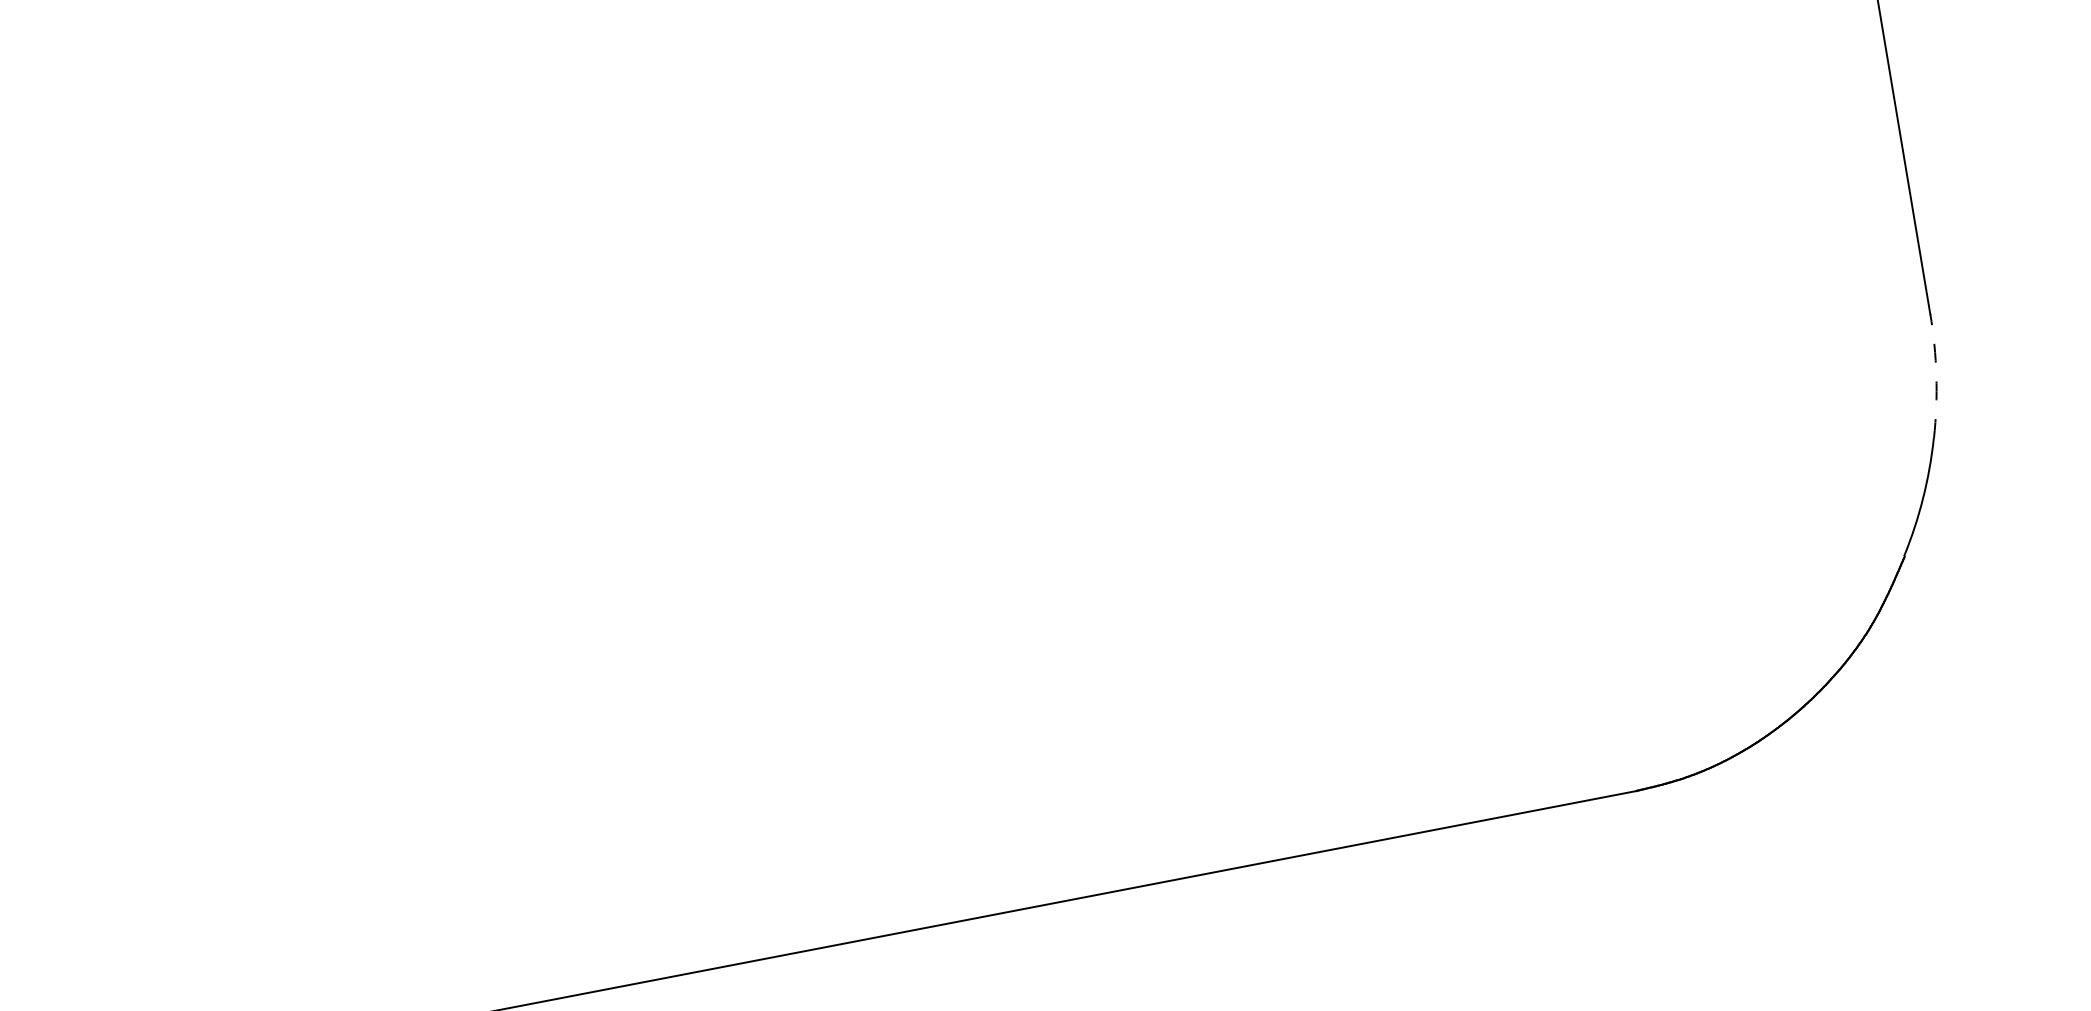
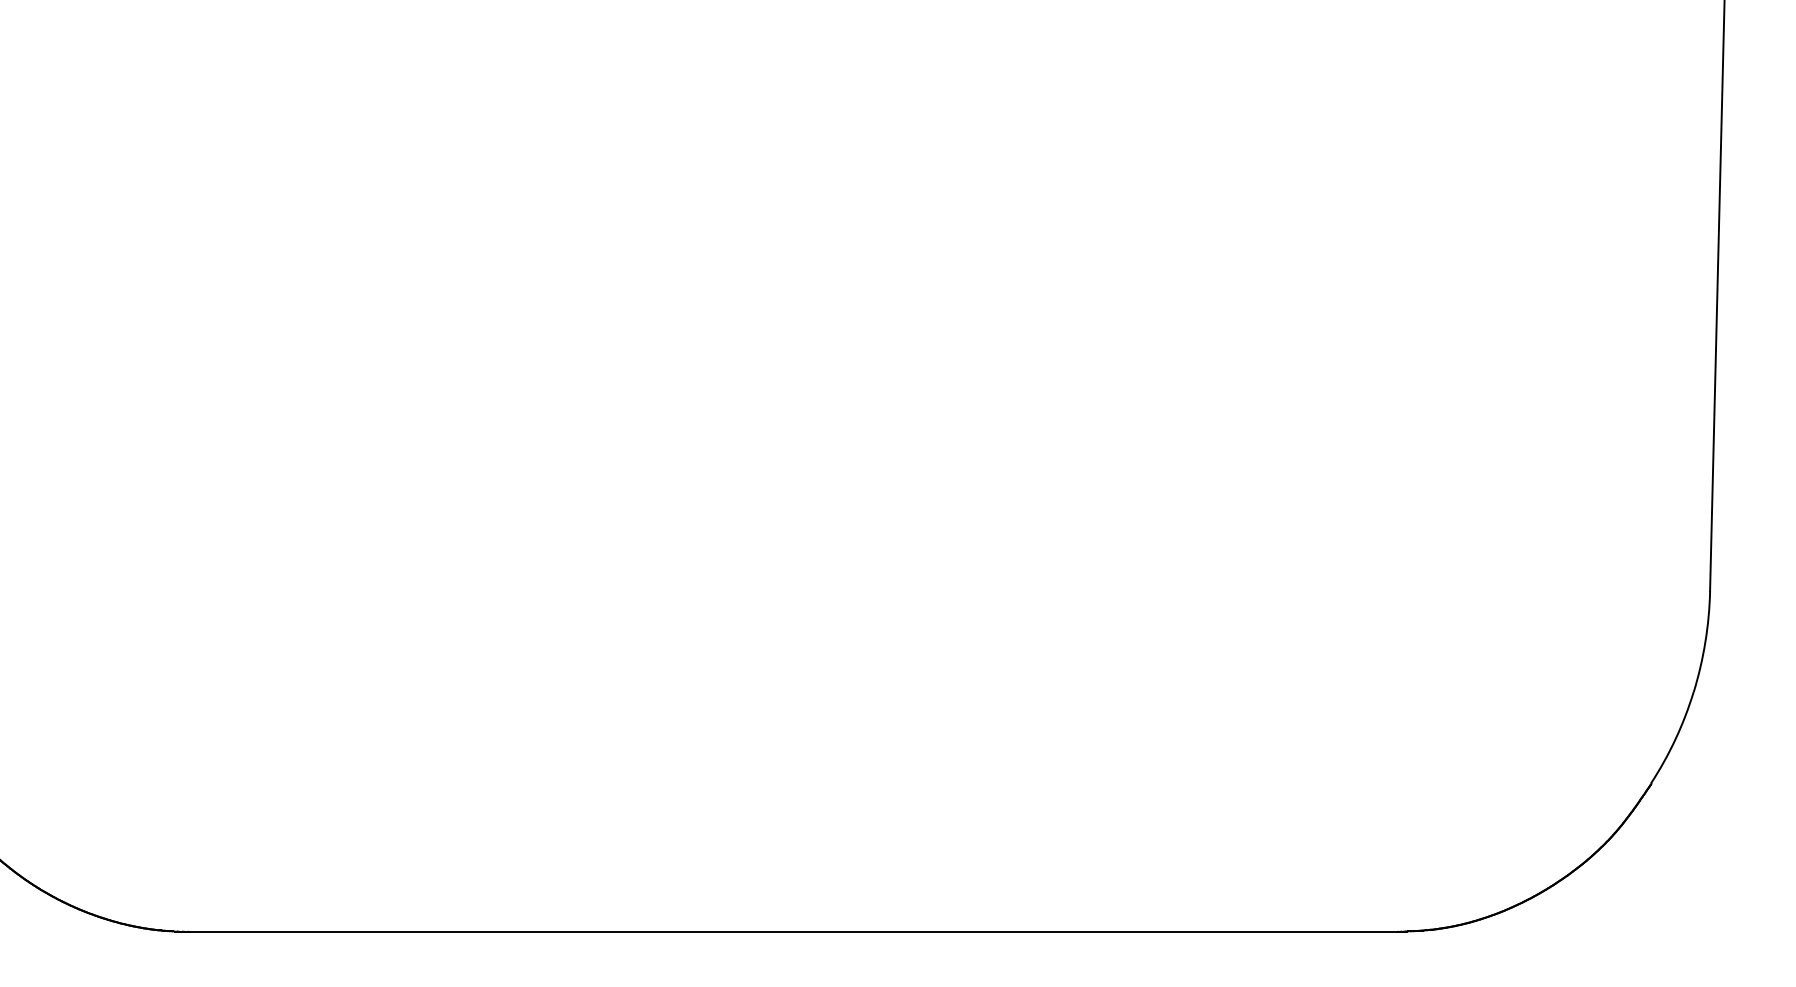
arc: (1936, 376) -> (1705, 642), dashed -> solid

